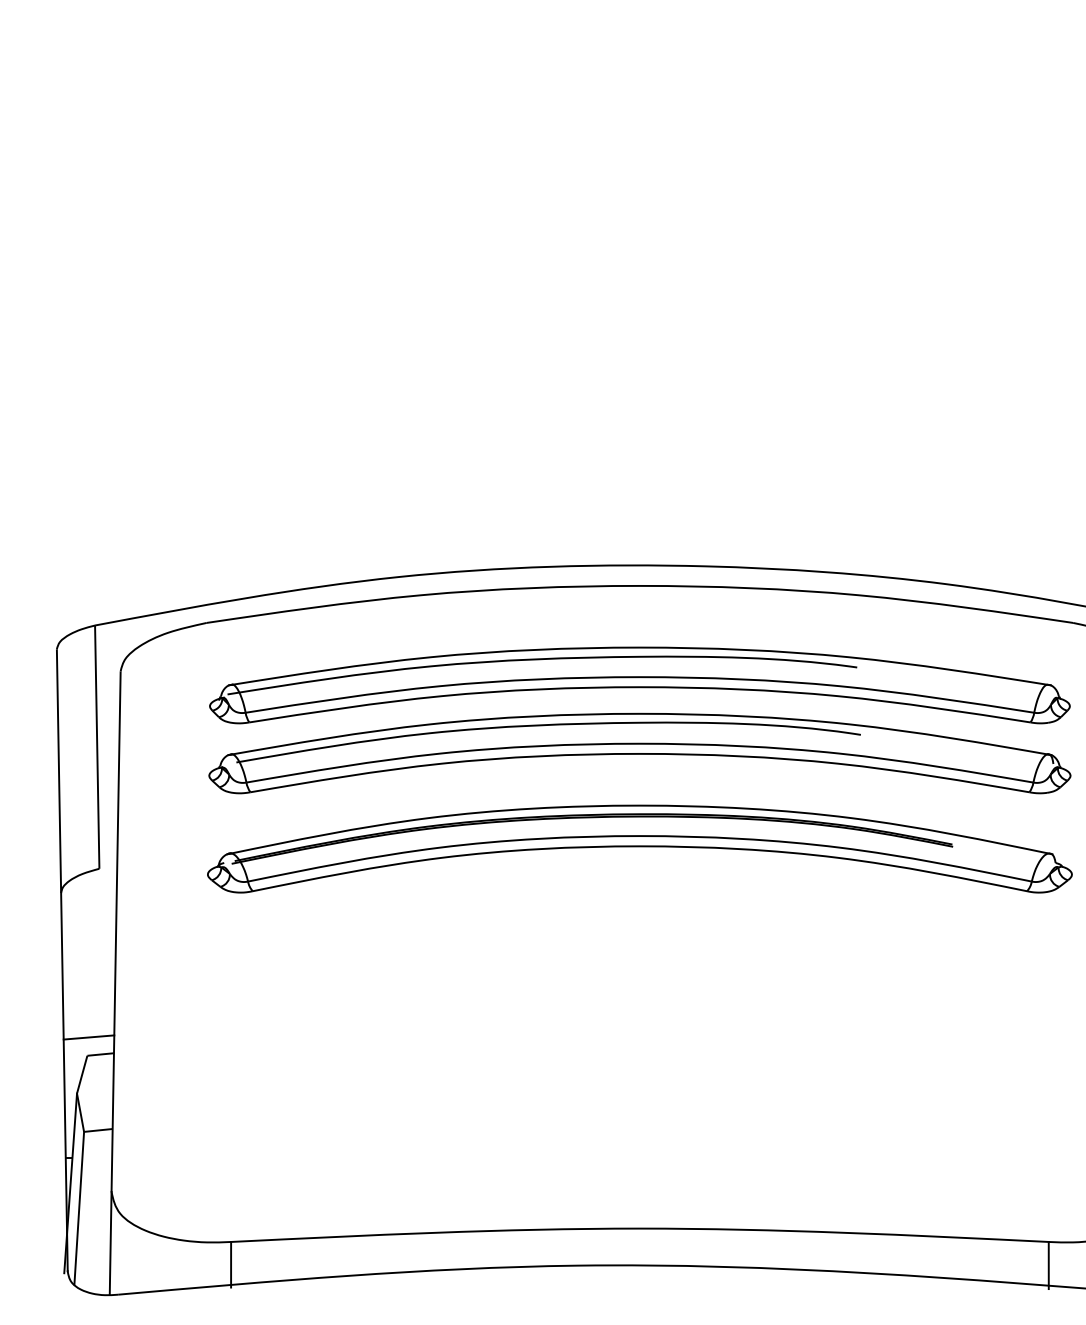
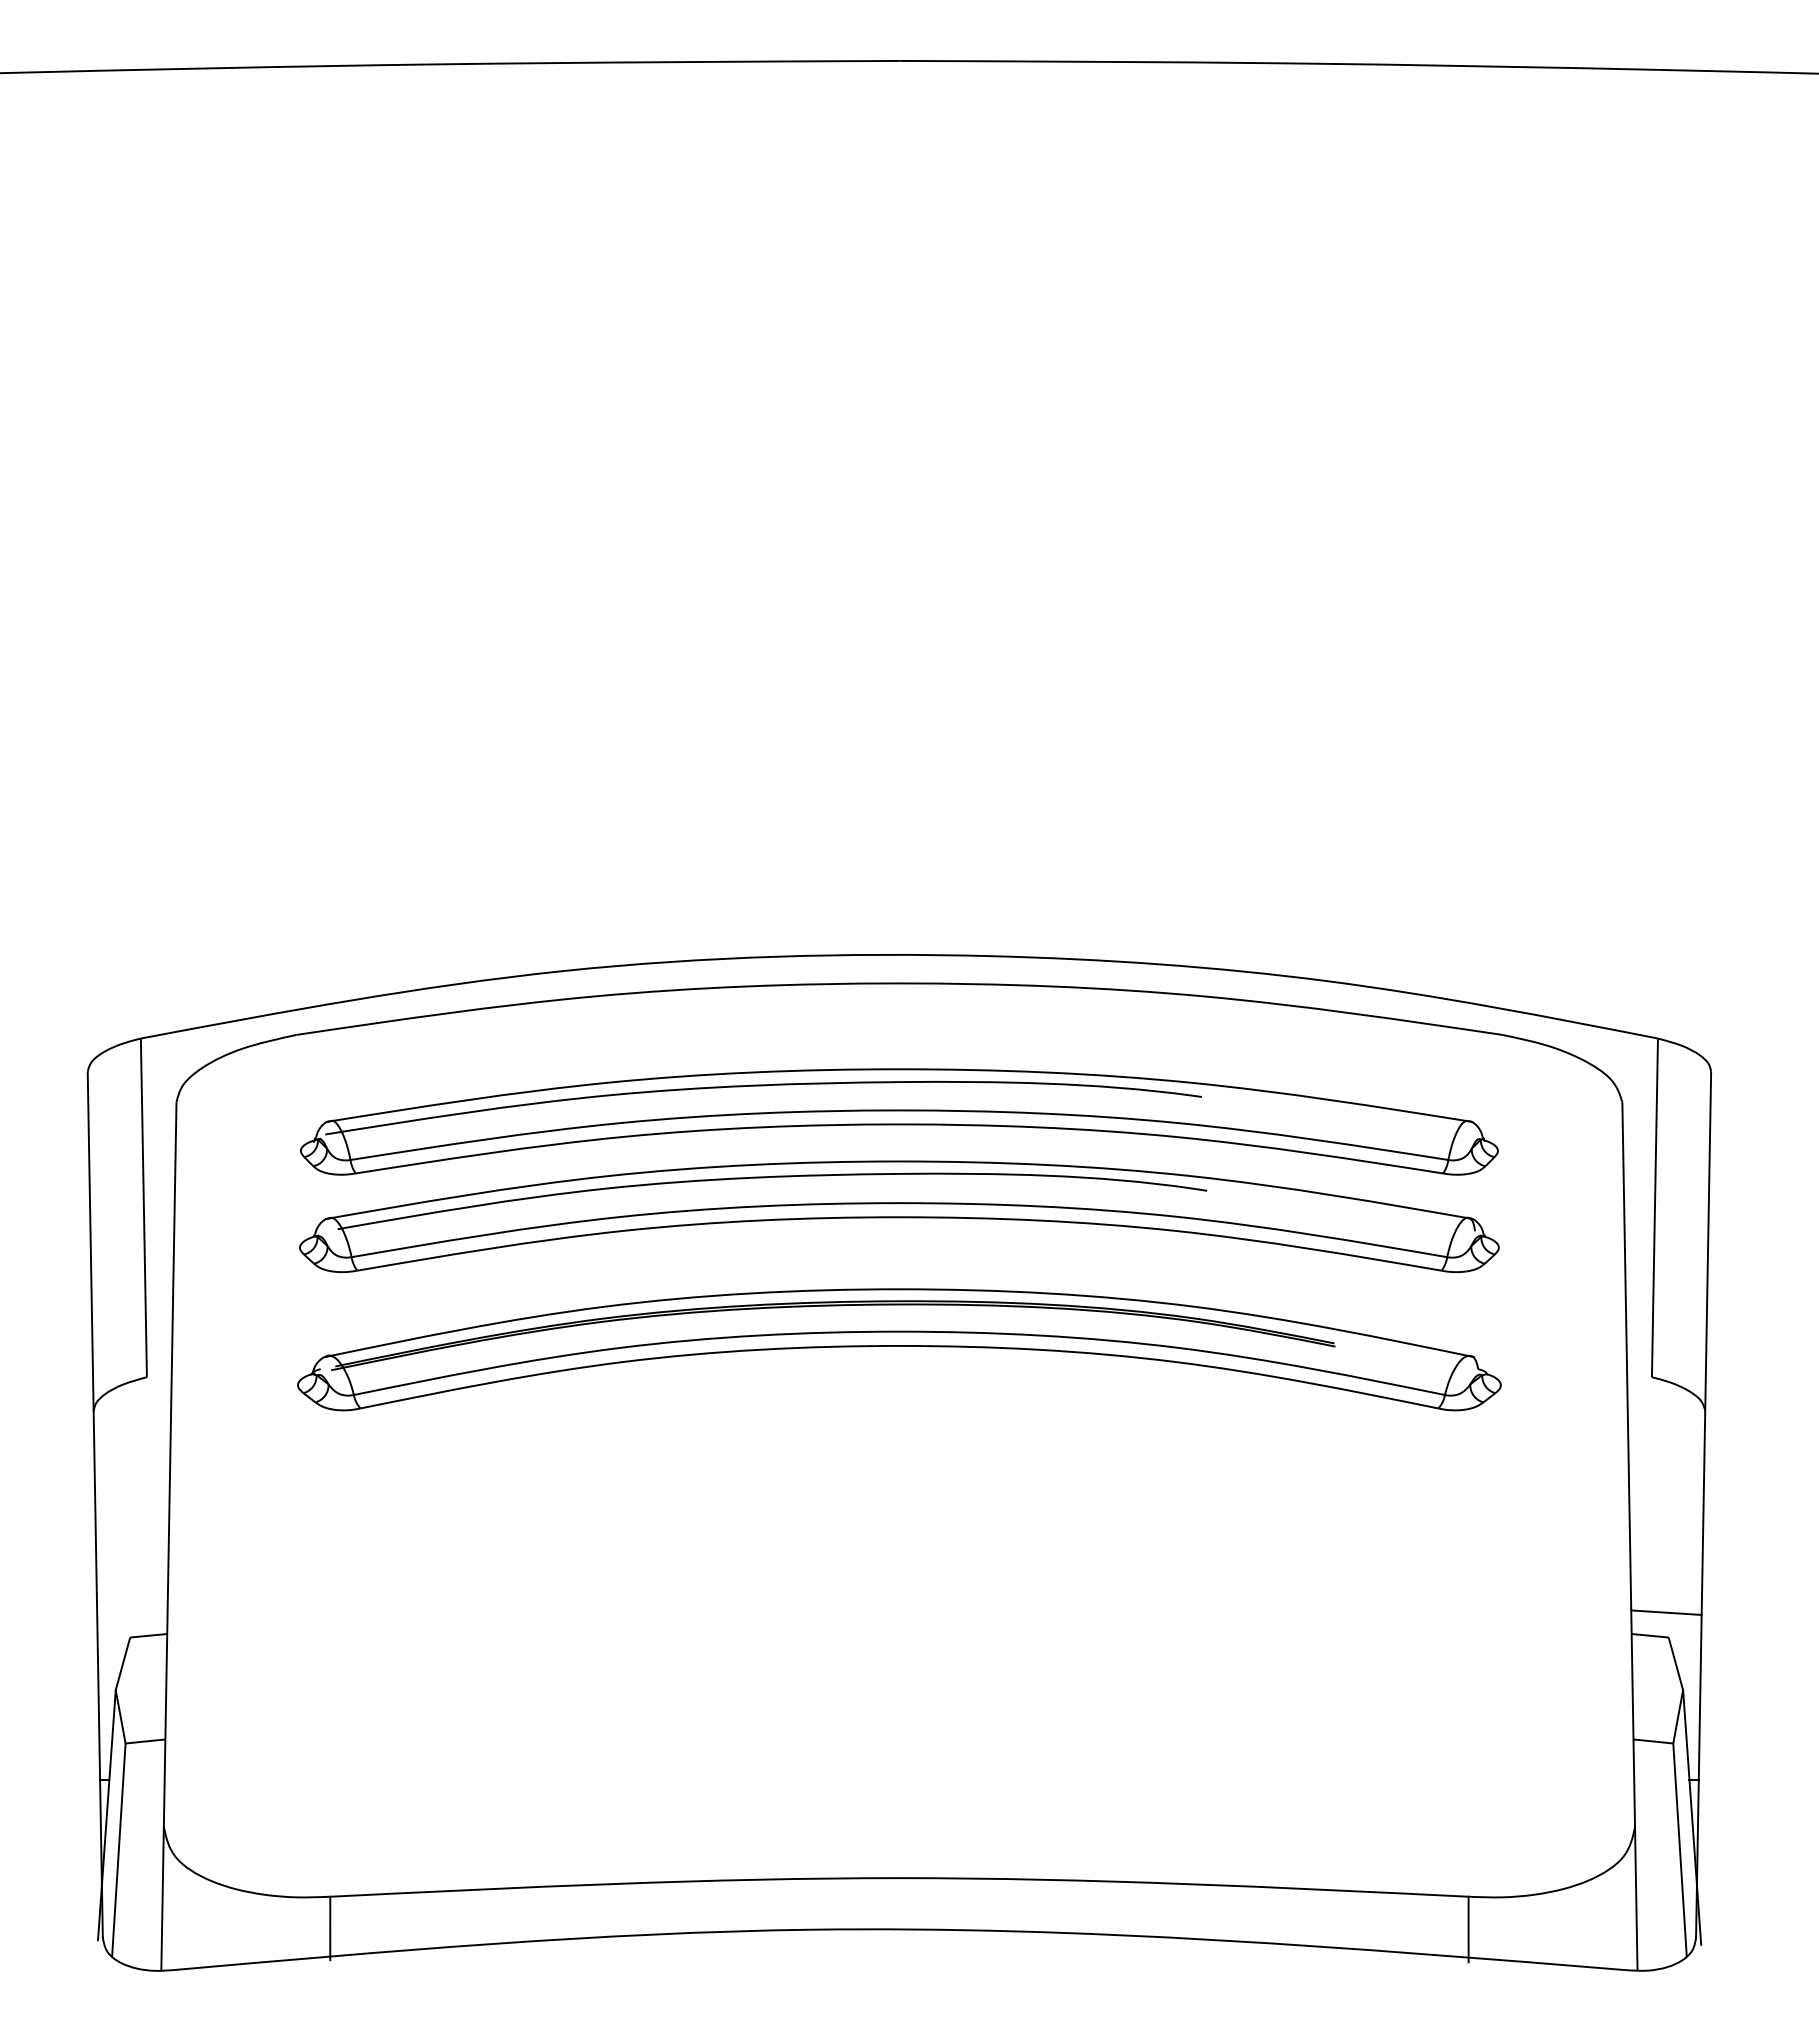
line: (89, 1037) -> (132, 1611), removed

